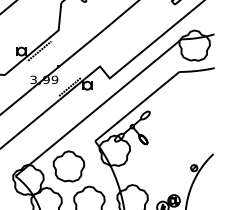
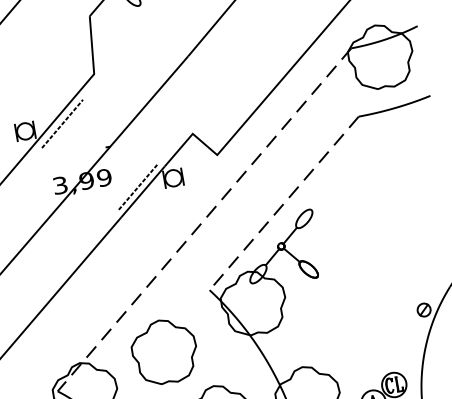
line: (137, 106) -> (284, 203), solid -> dashed
line: (98, 107) -> (204, 219), solid -> dashed

